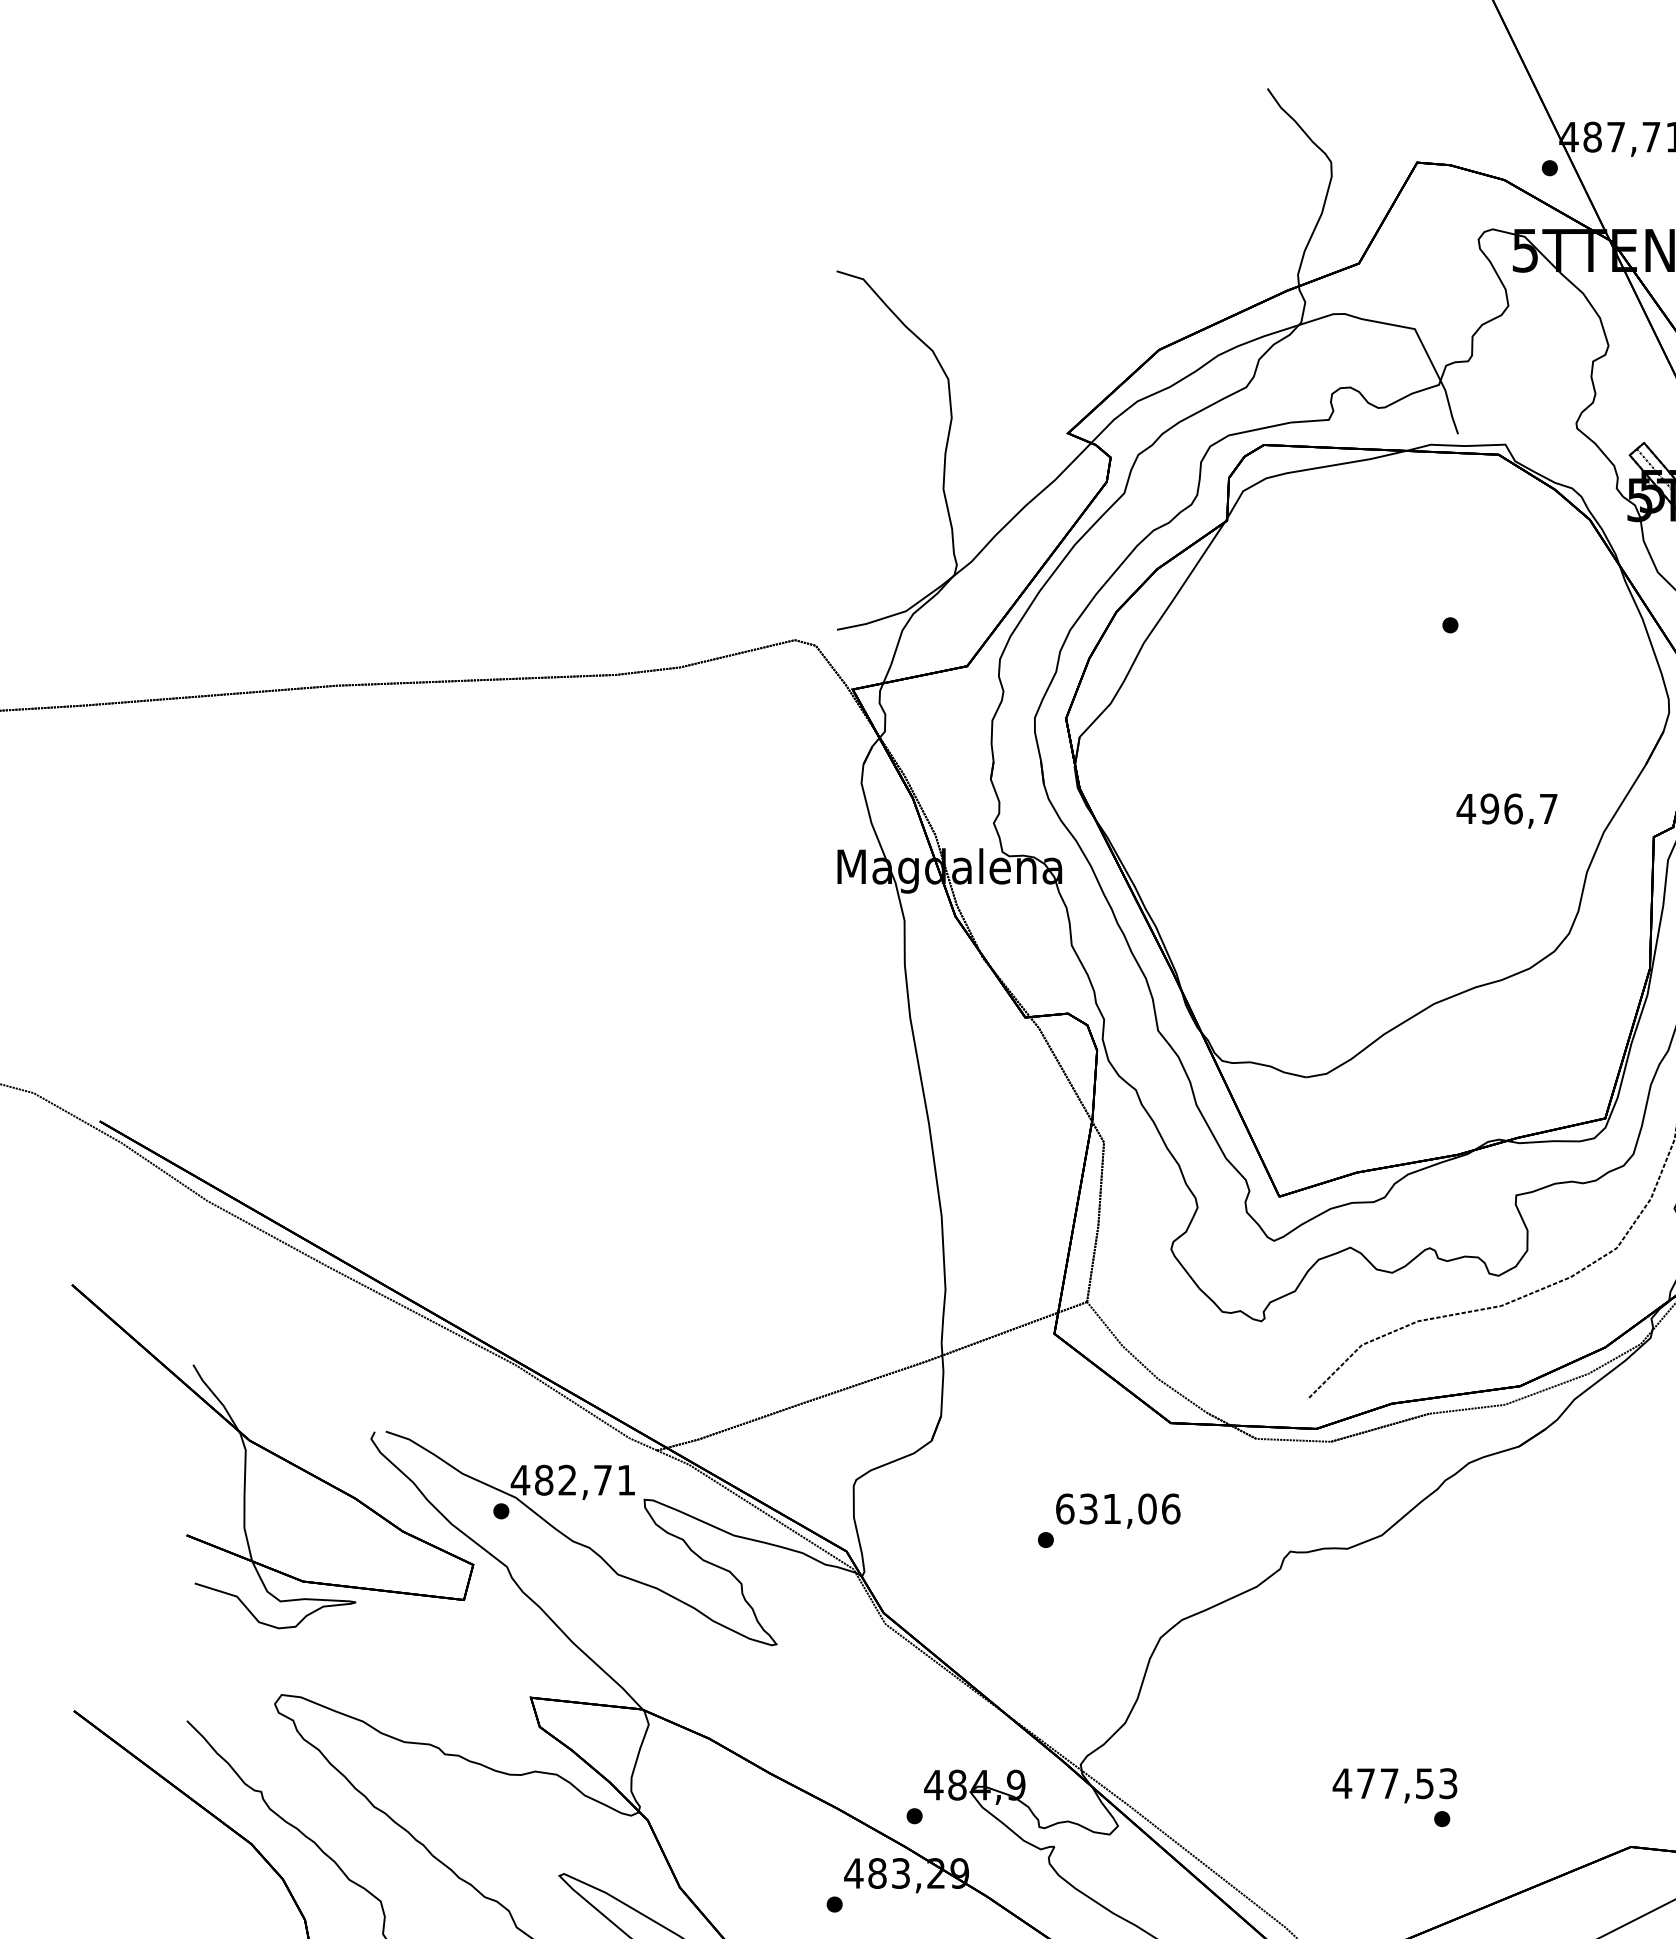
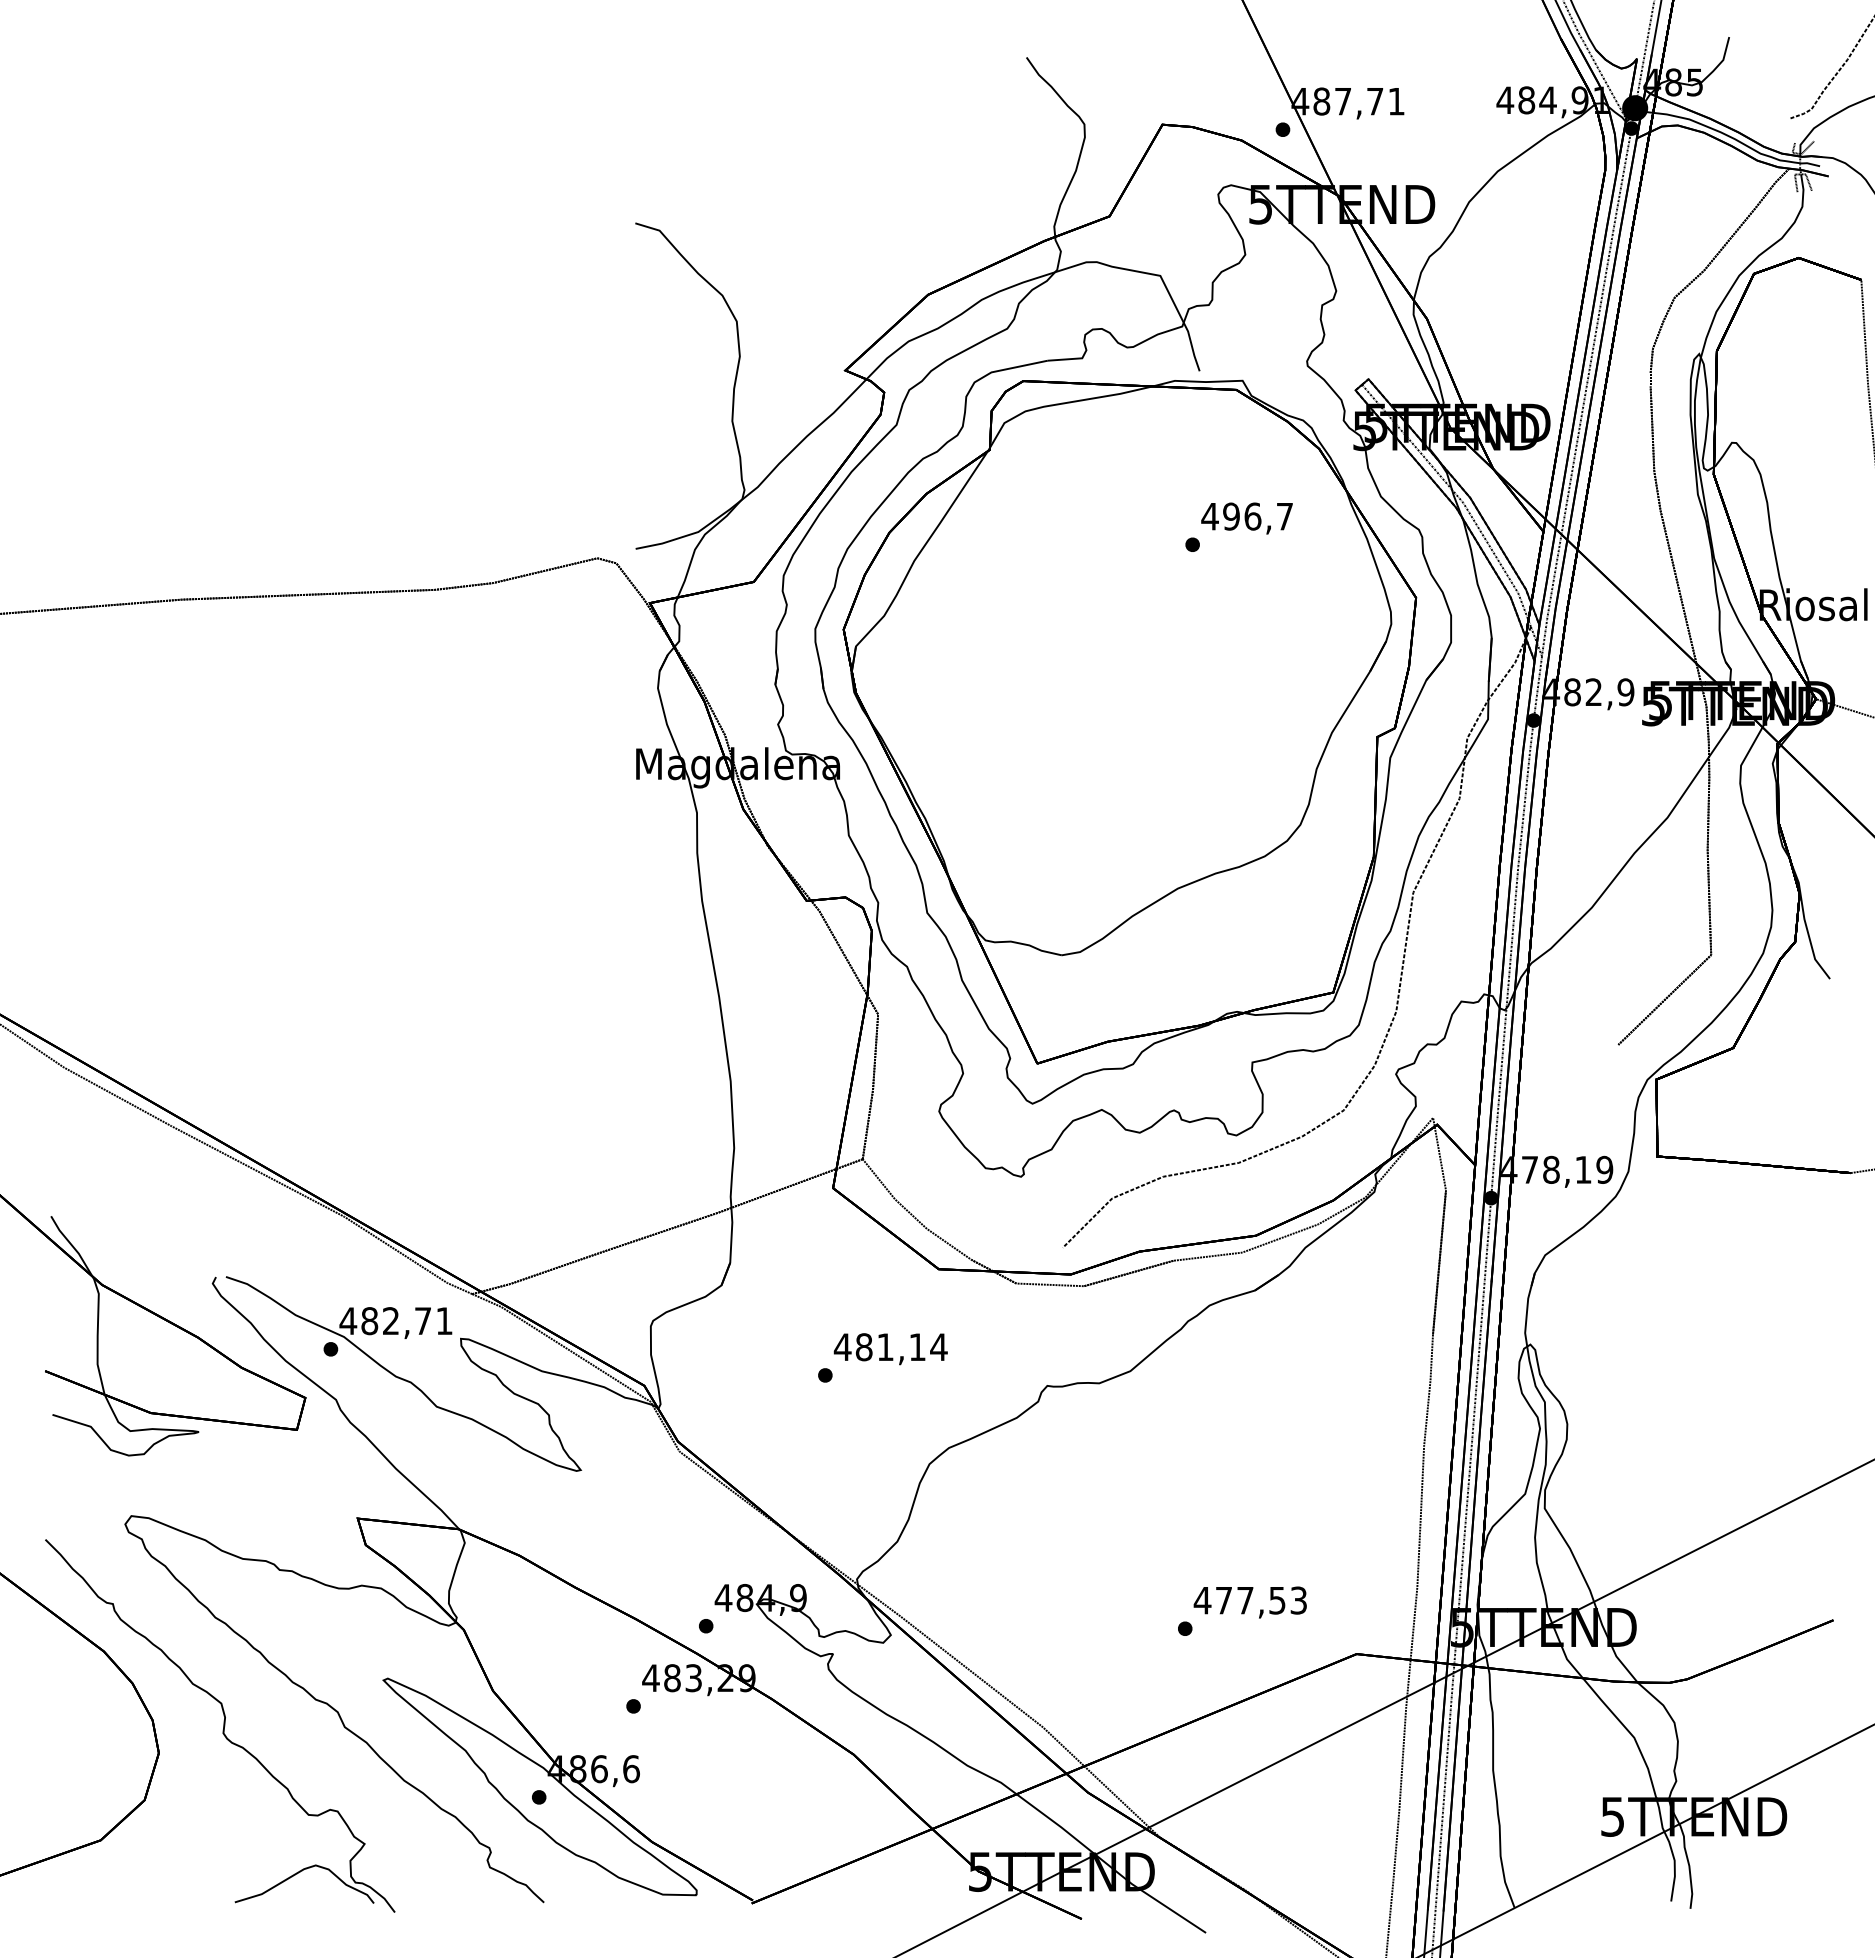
text: (1506, 811) -> (1246, 518), moved
text: (1117, 1509) -> (890, 1347), 631,06 -> 481,14
text: (1394, 1785) -> (1249, 1602), moved

